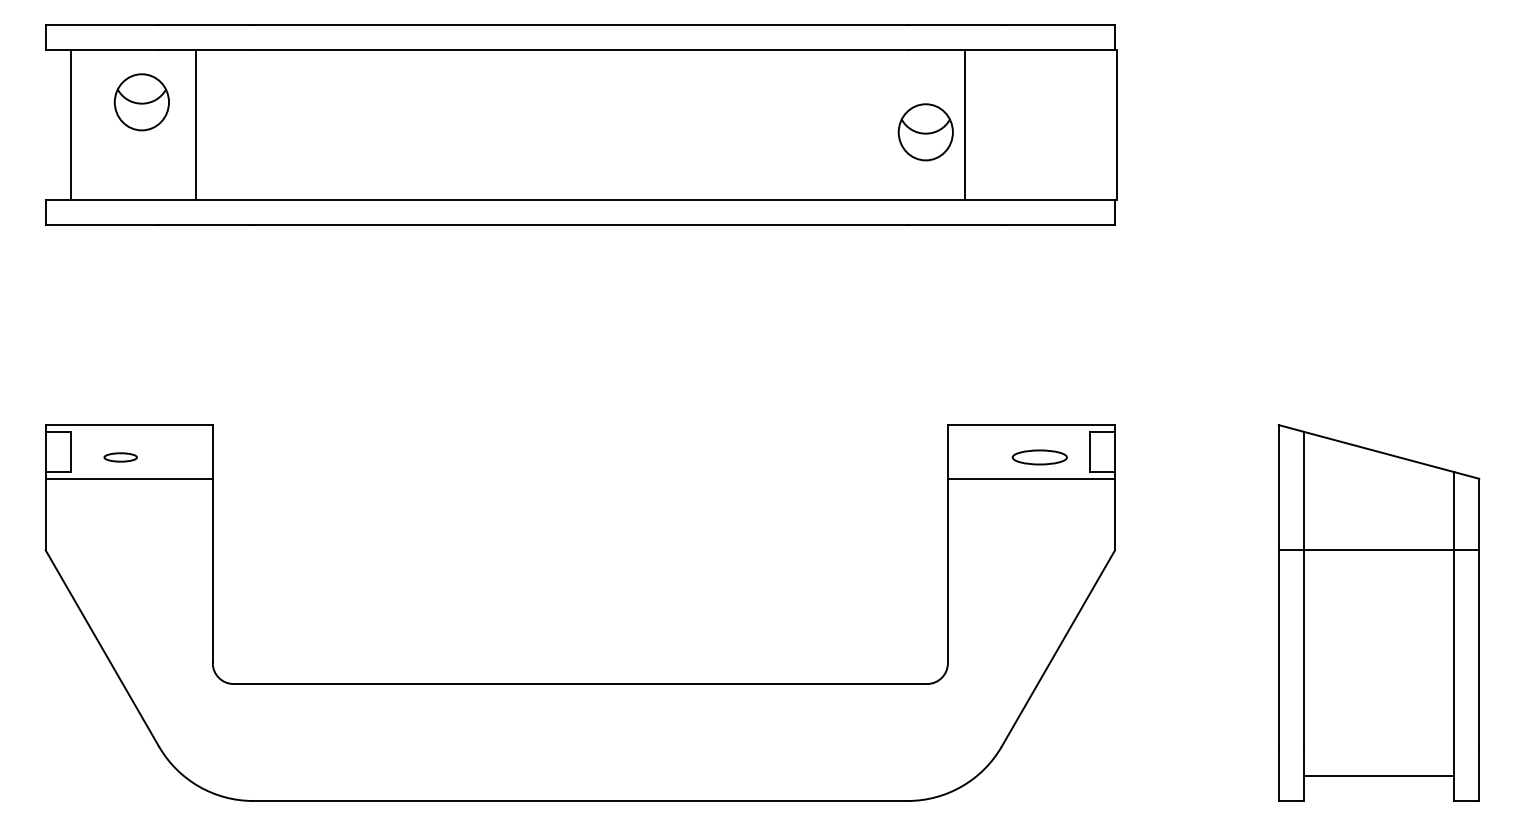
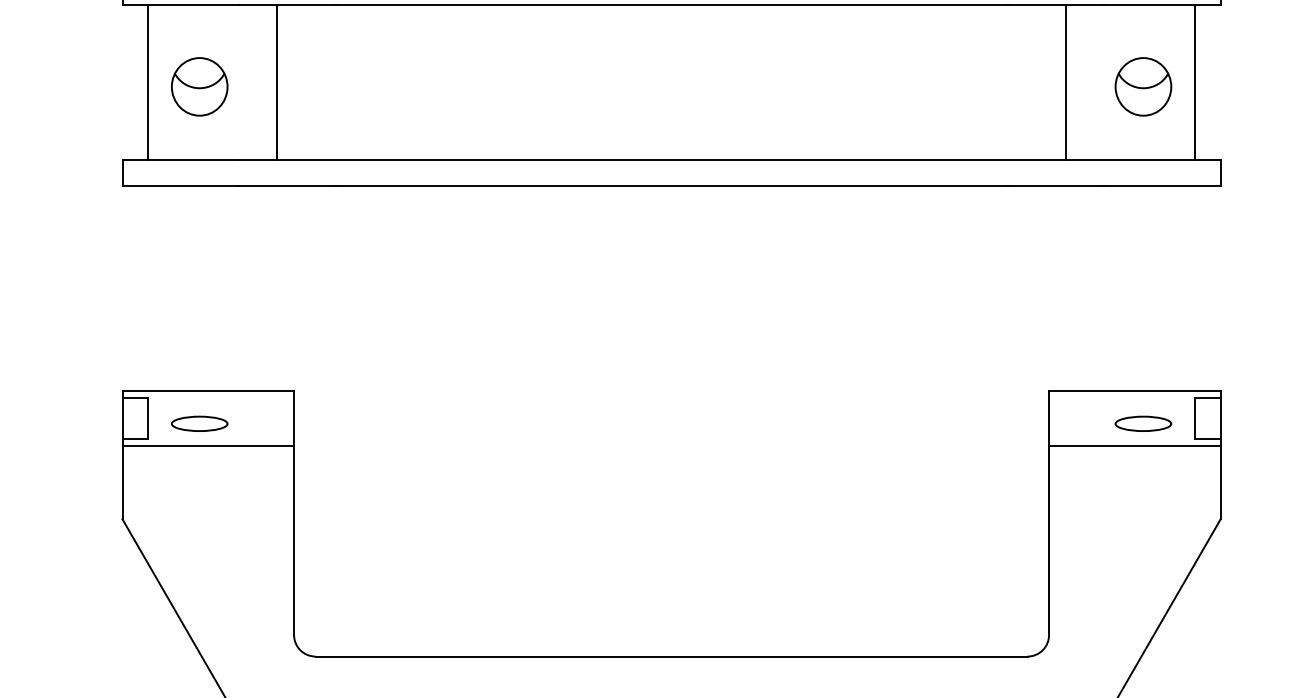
part: (141, 102) -> (199, 87), moved
line: (1116, 125) -> (1194, 82), moved
part: (925, 132) -> (1143, 87), moved
part: (120, 457) -> (199, 423), size x1.67

